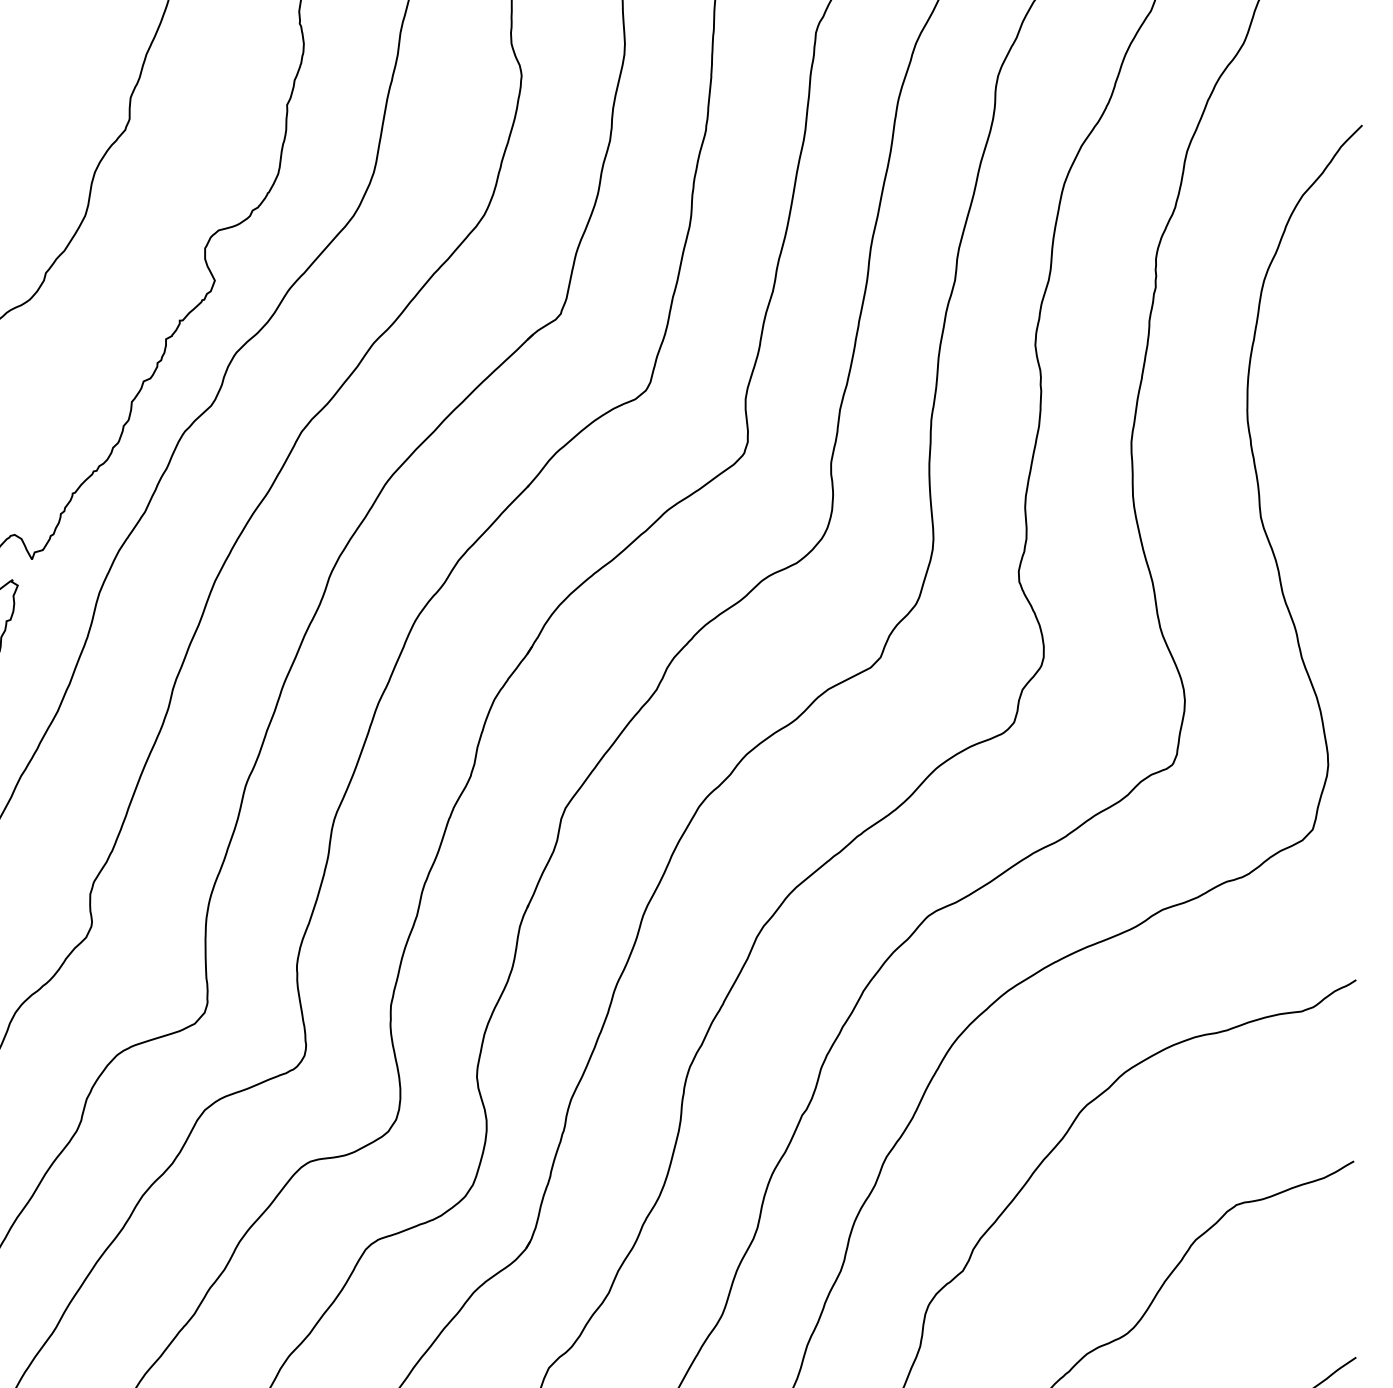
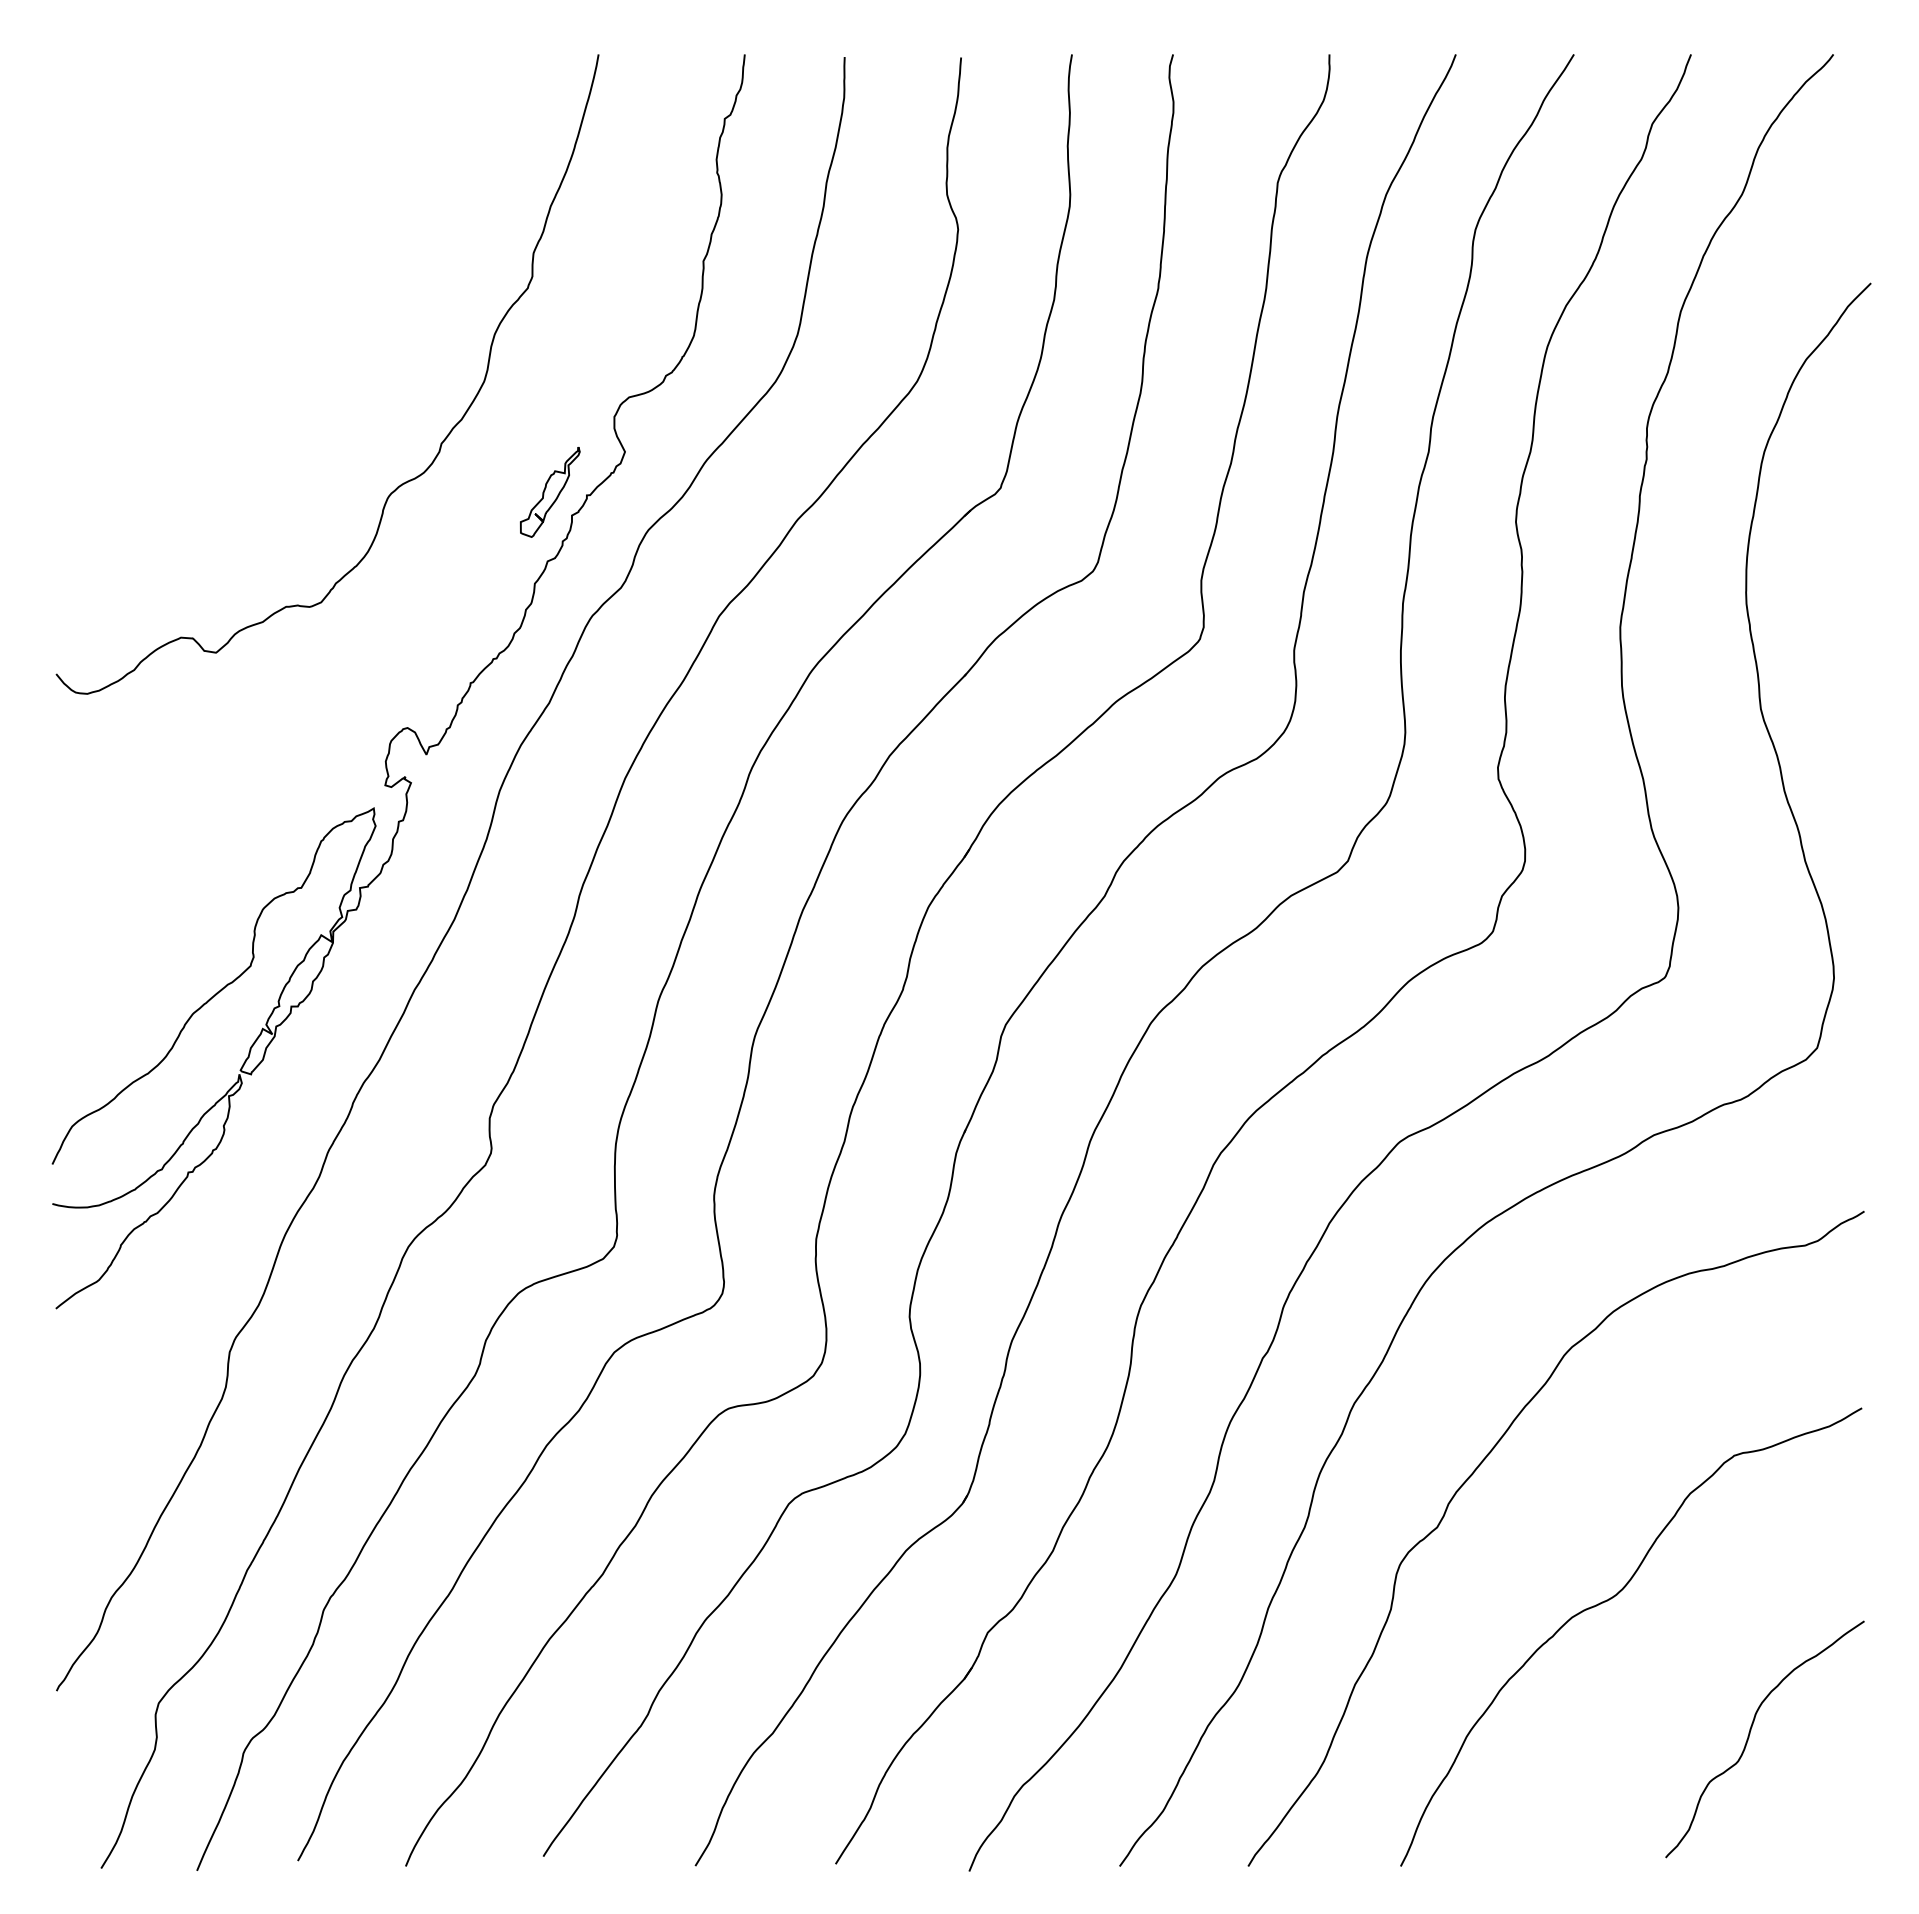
part: (146, 318) -> (550, 492), added

